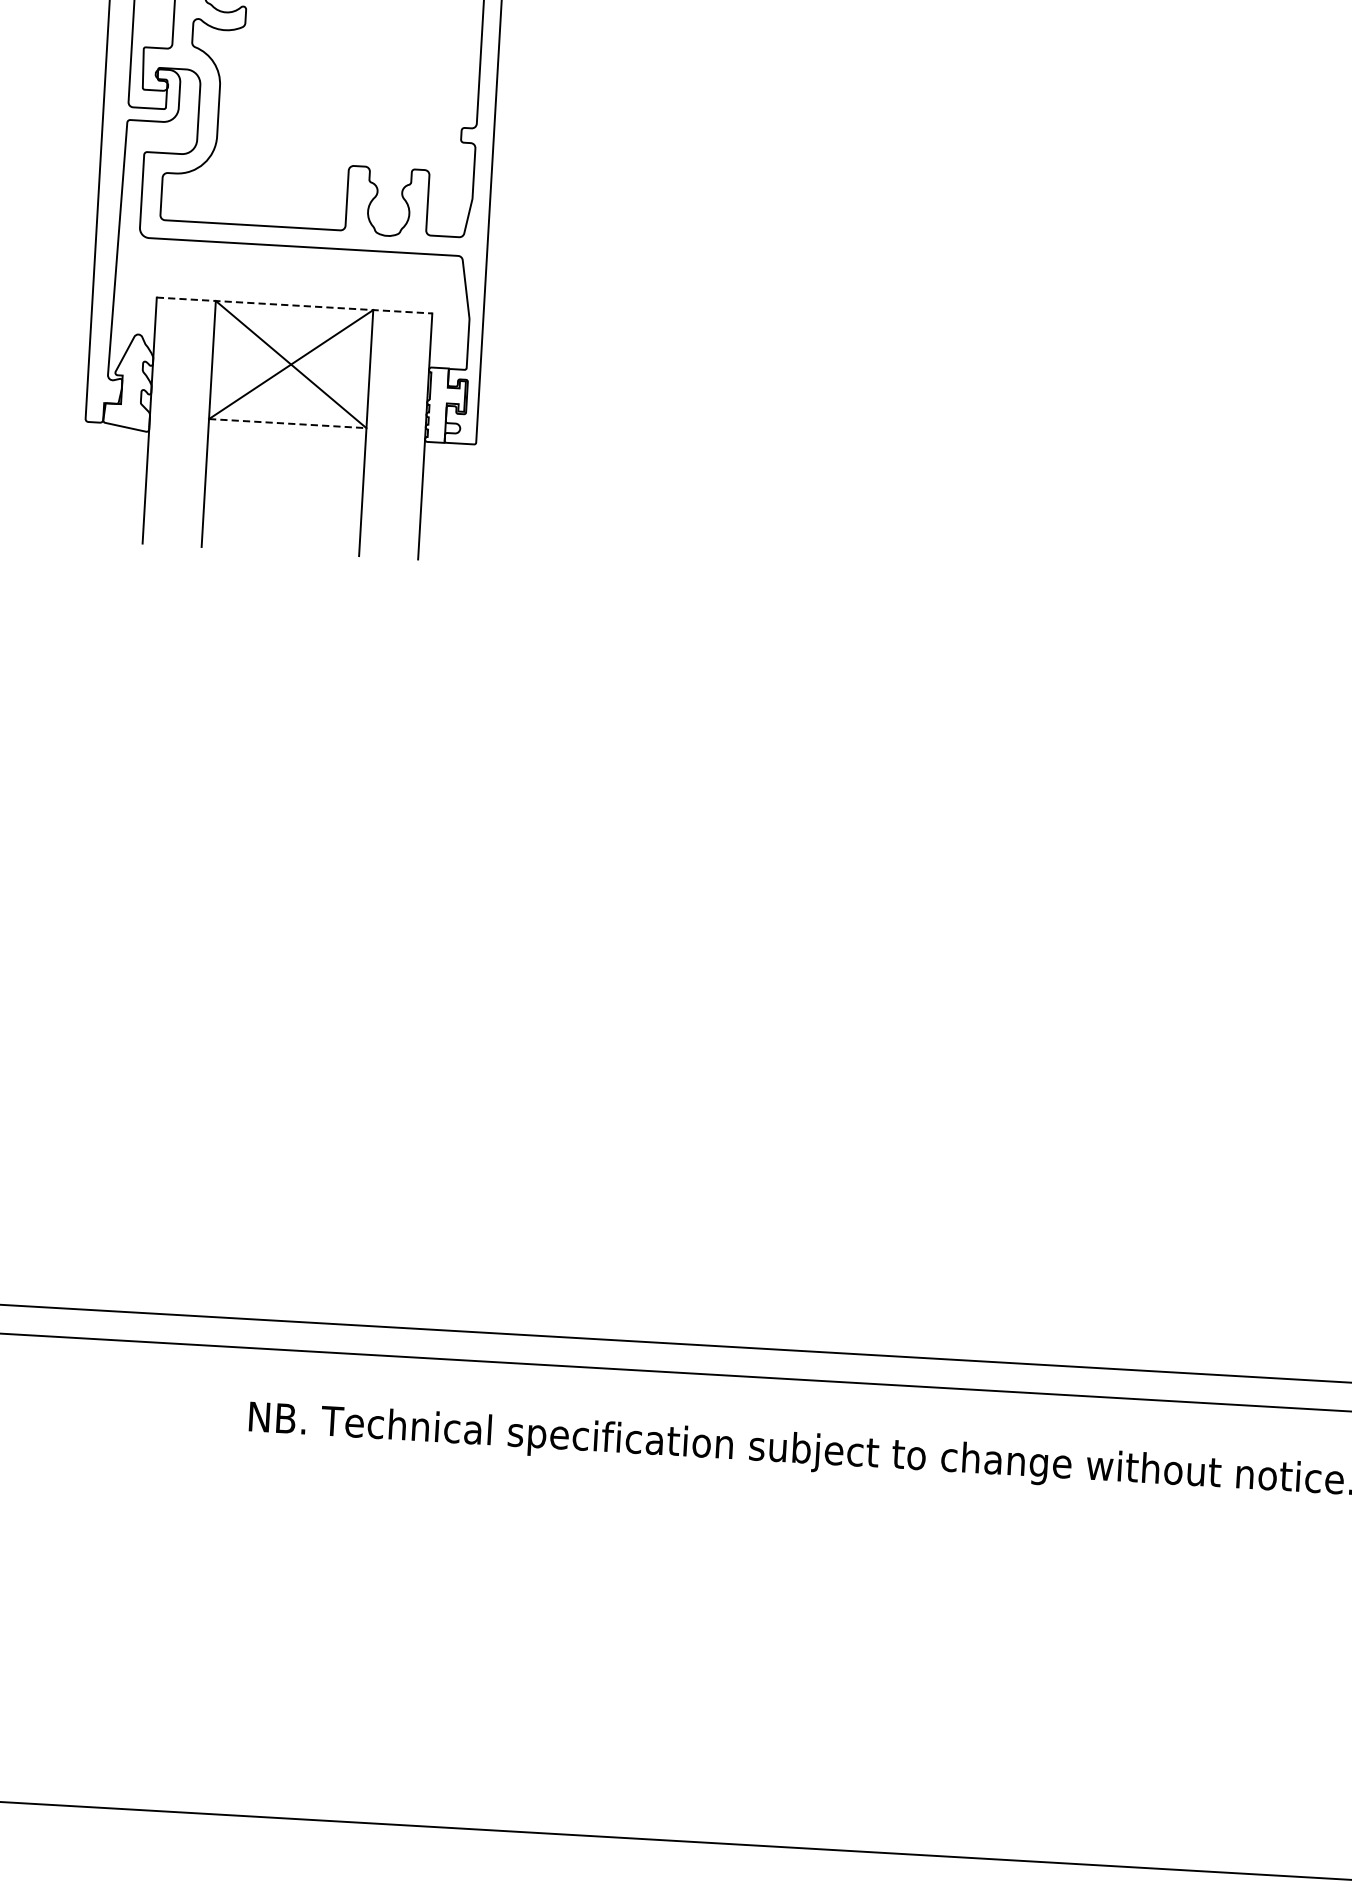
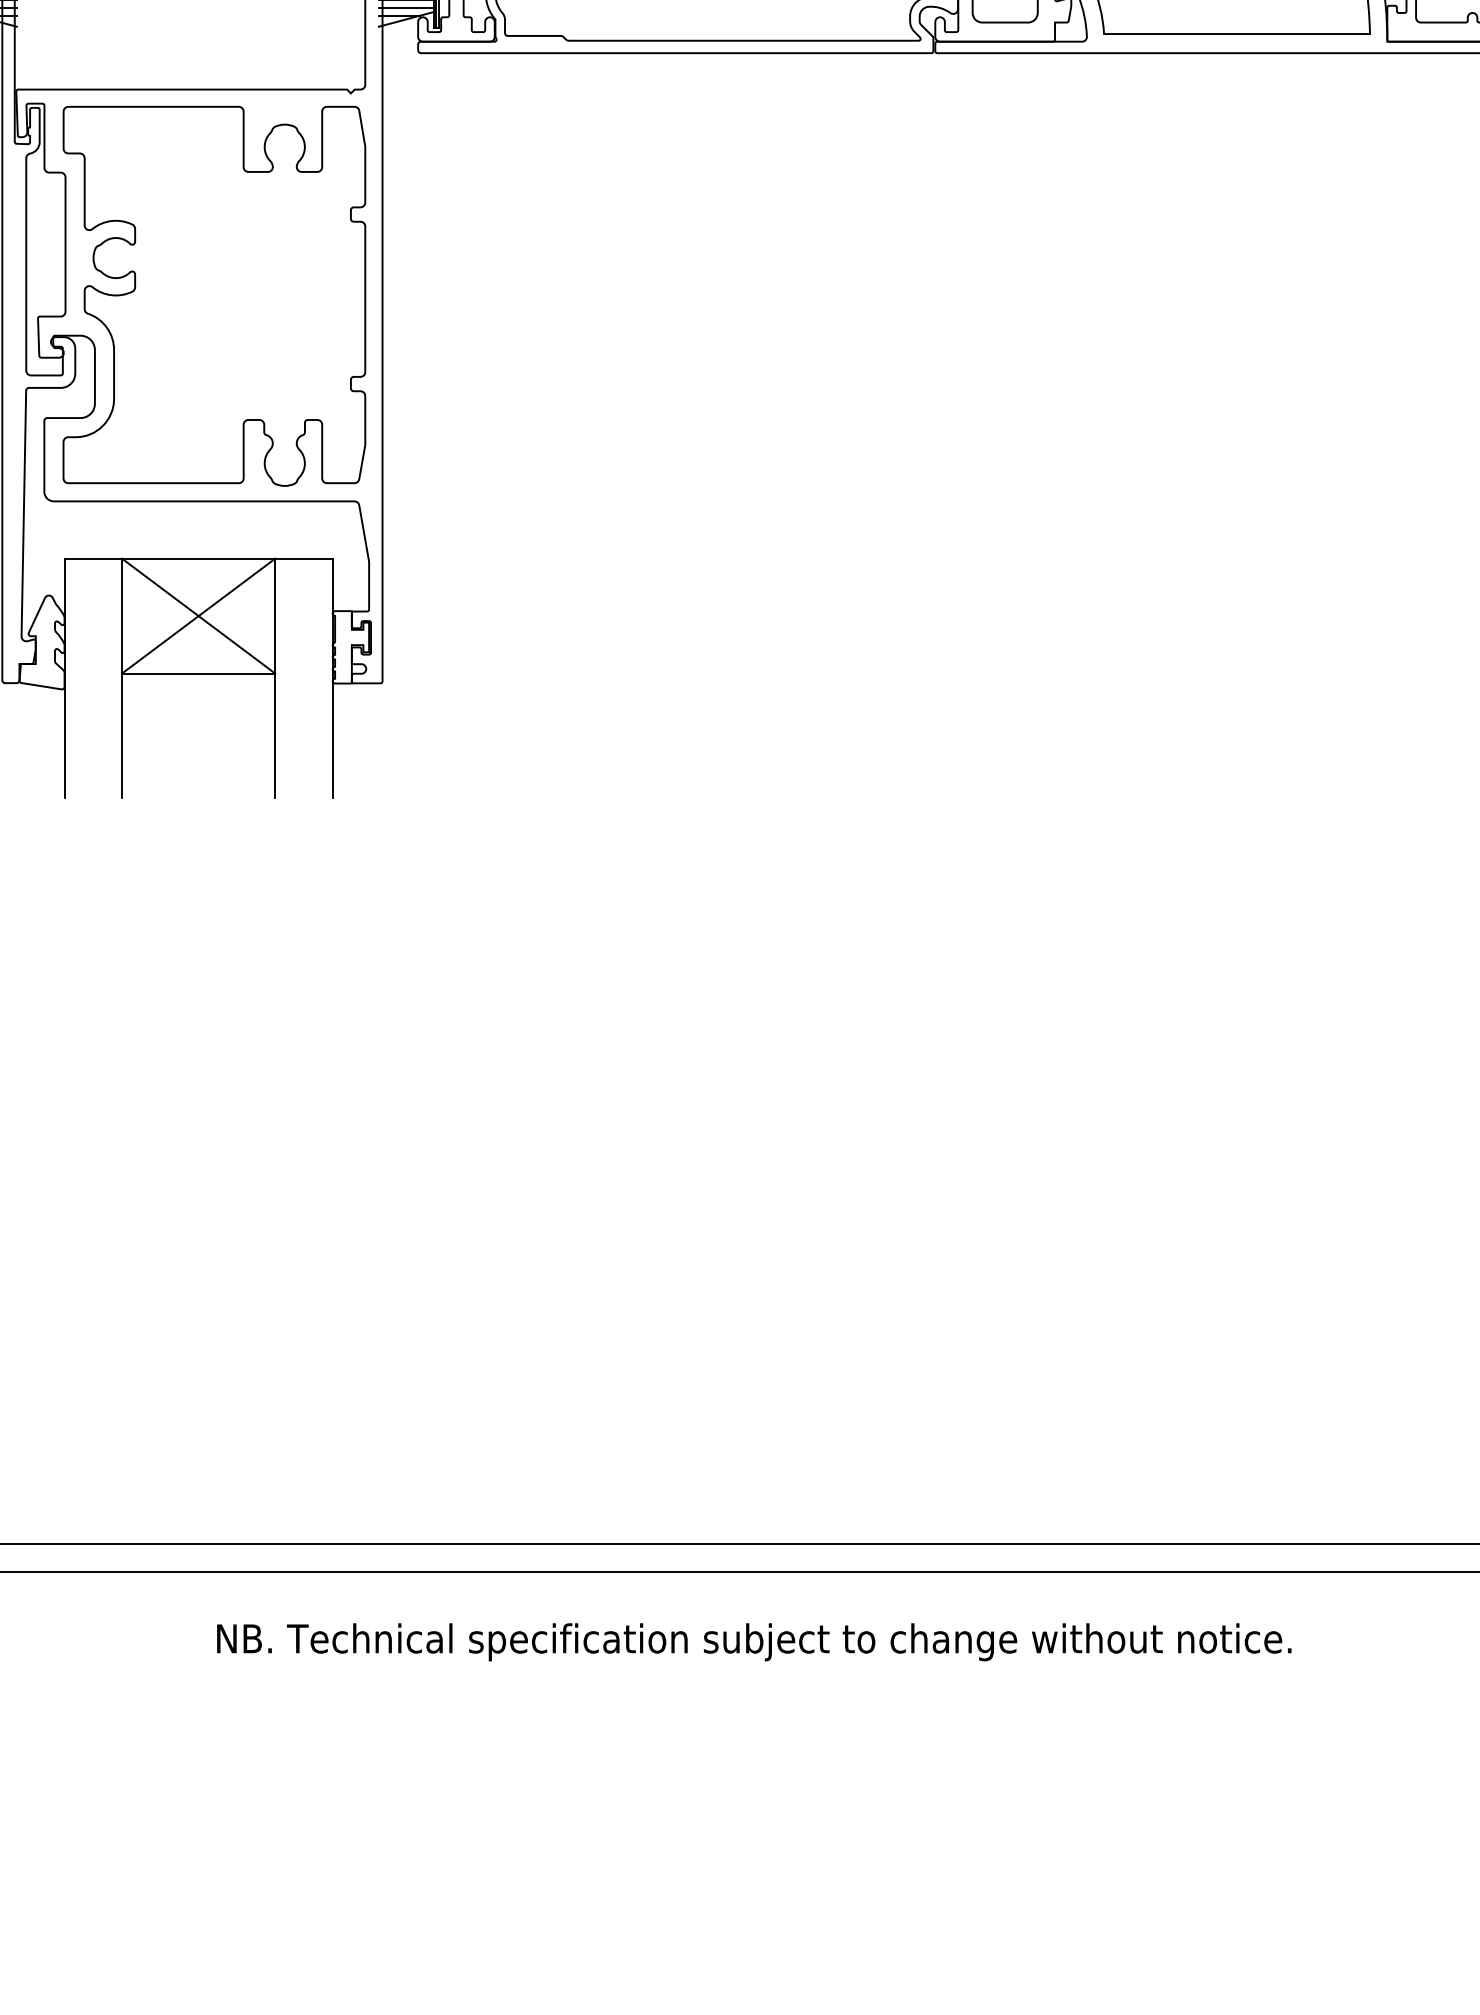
line: (295, 305) -> (199, 558), dashed -> solid
line: (287, 423) -> (198, 673), dashed -> solid

